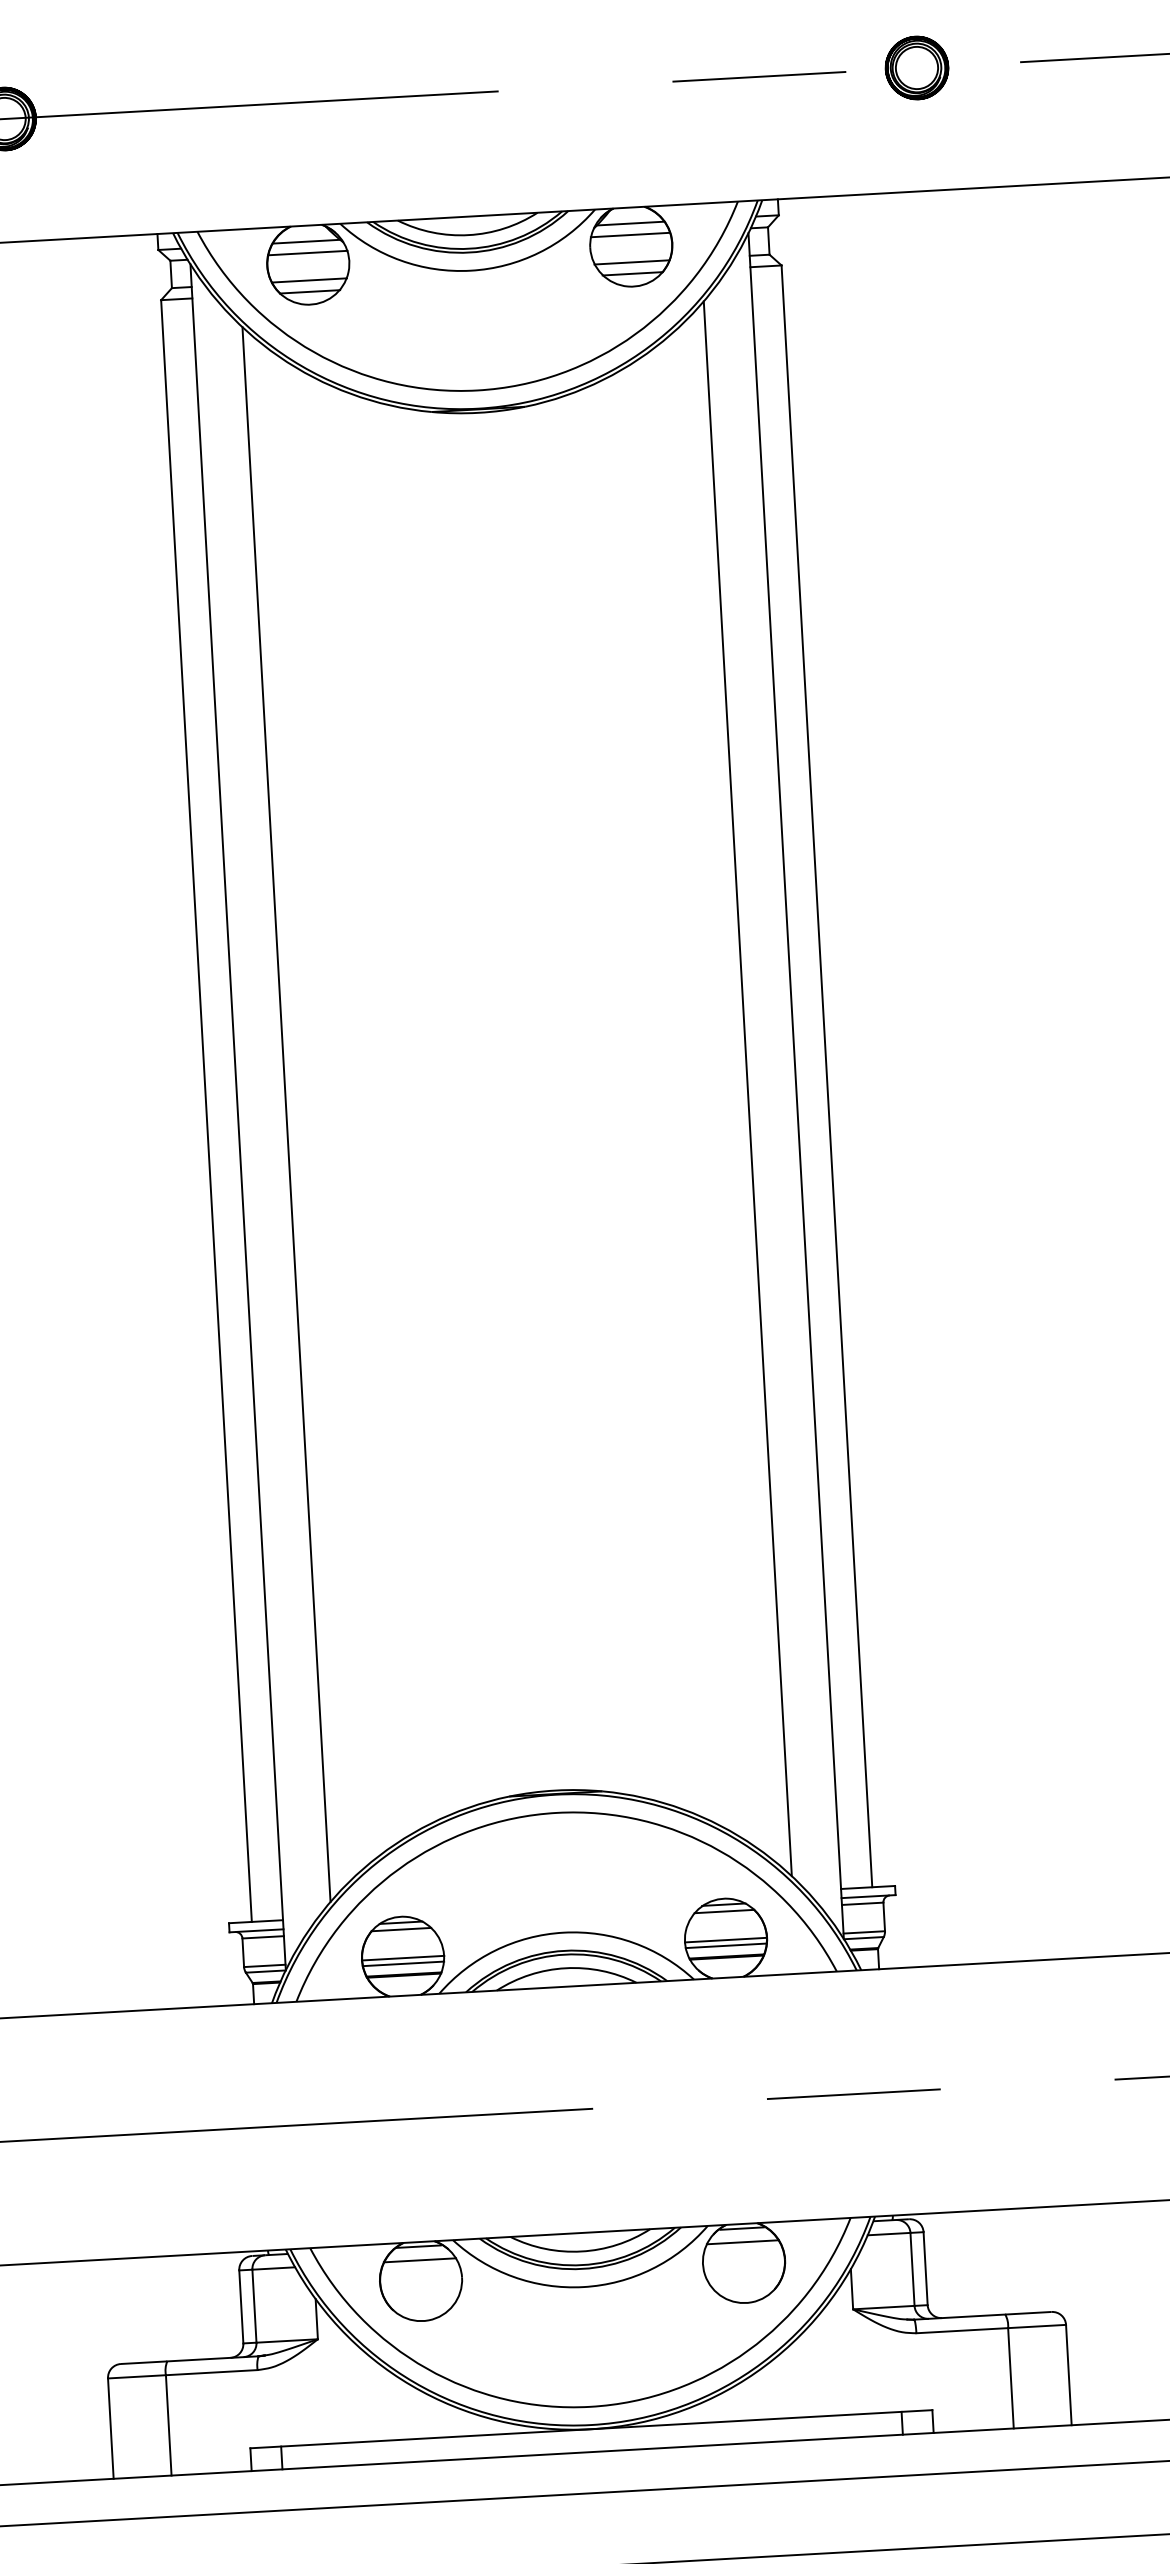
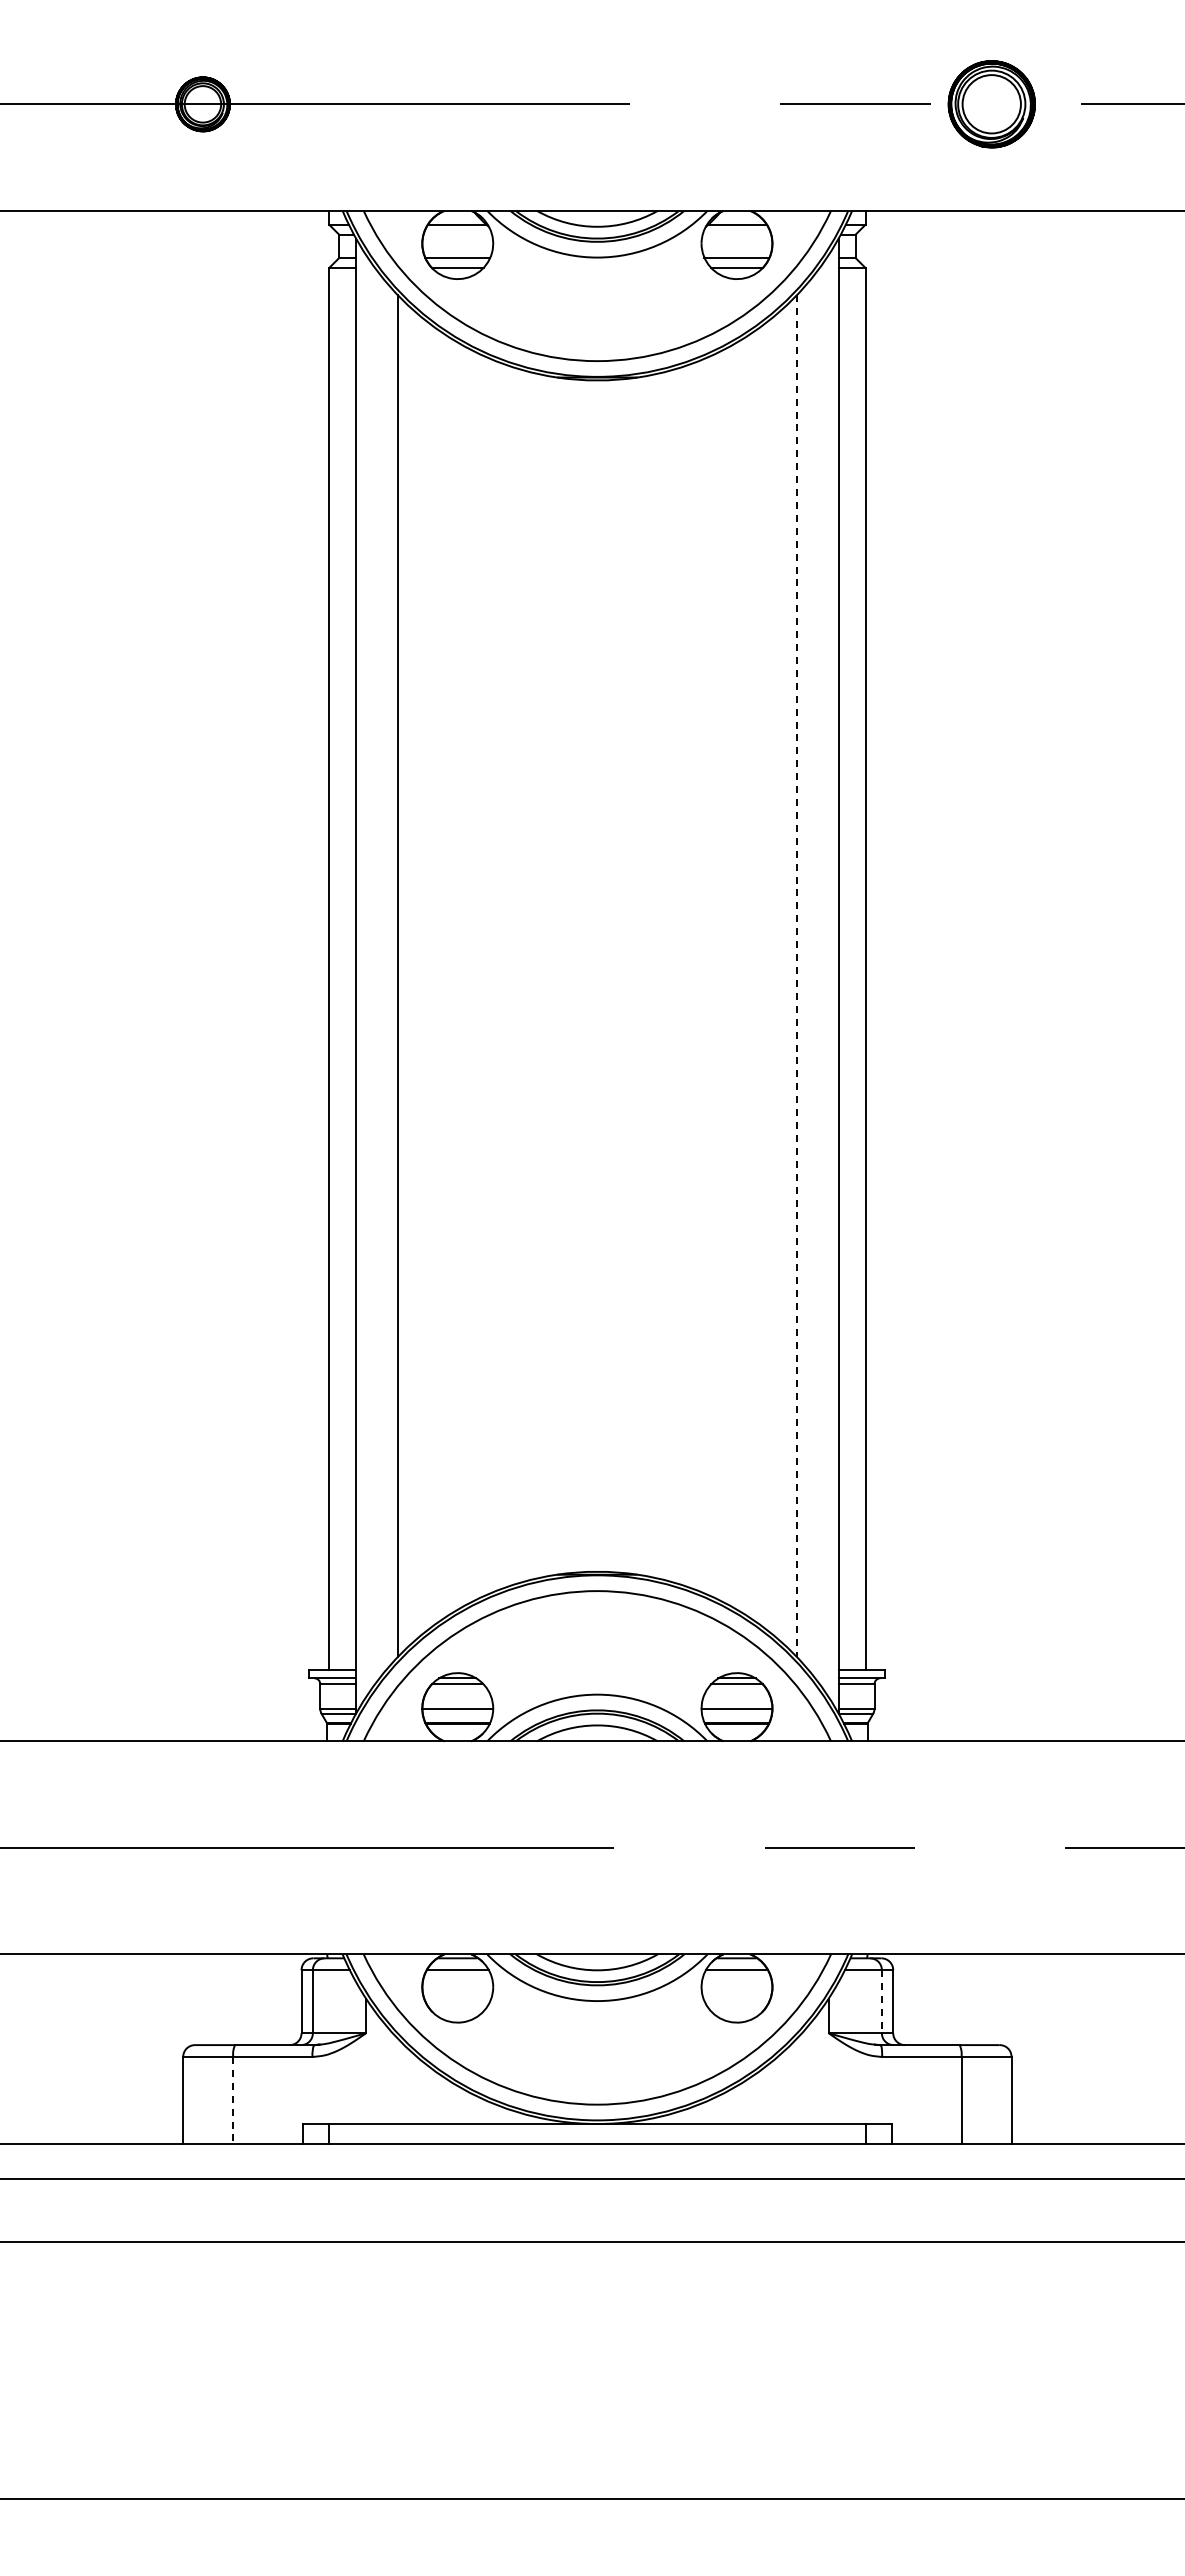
part: (916, 68) -> (991, 104), size x1.6
line: (630, 235) -> (736, 234), removed
line: (307, 253) -> (457, 234), removed
line: (747, 1089) -> (796, 976), solid -> dashed
line: (725, 1945) -> (736, 1713), removed
line: (403, 1963) -> (457, 1713), removed
line: (912, 2269) -> (881, 2001), solid -> dashed
line: (169, 2425) -> (233, 2100), solid -> dashed

